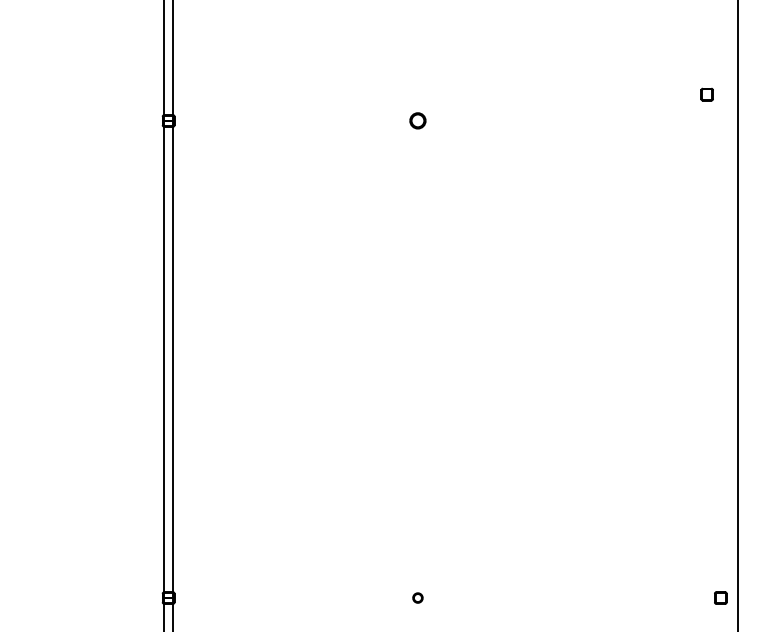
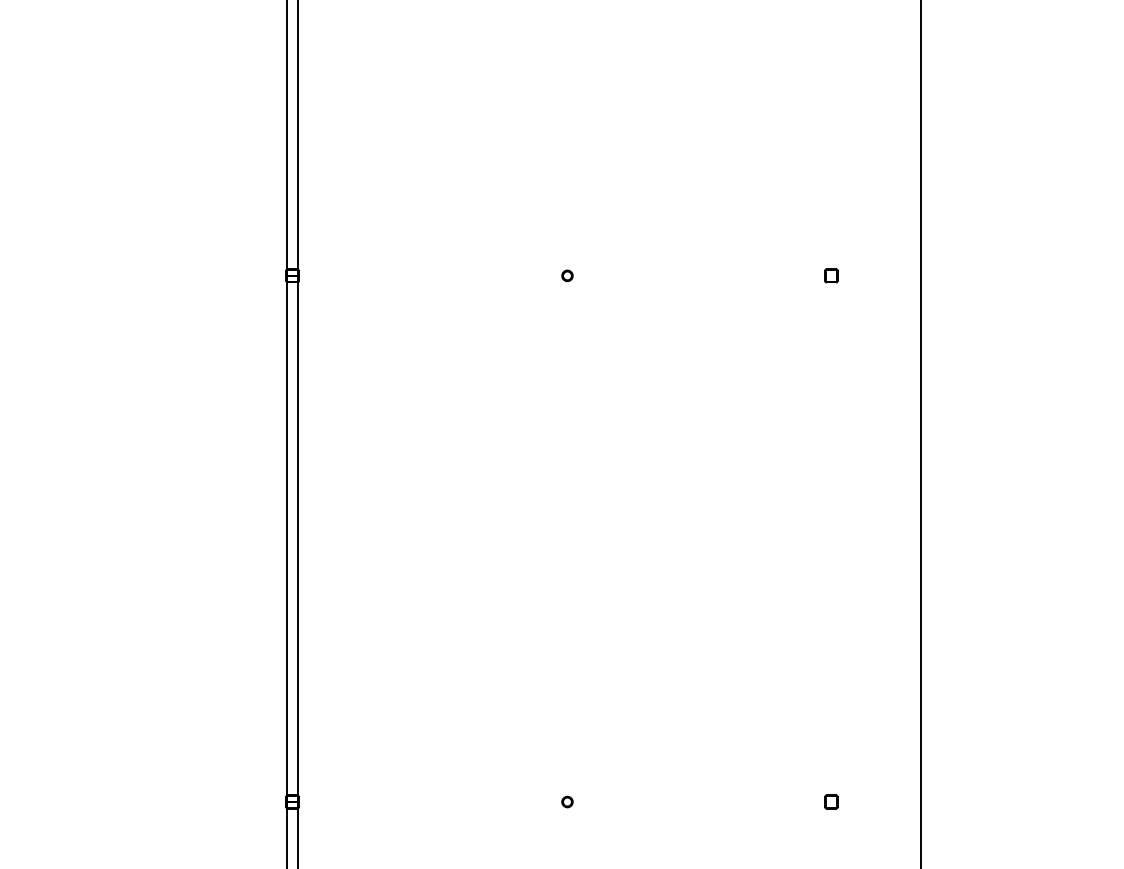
part: (707, 94) -> (831, 275), moved
part: (417, 120) -> (567, 275), size x0.62
part: (720, 597) -> (831, 801), moved

